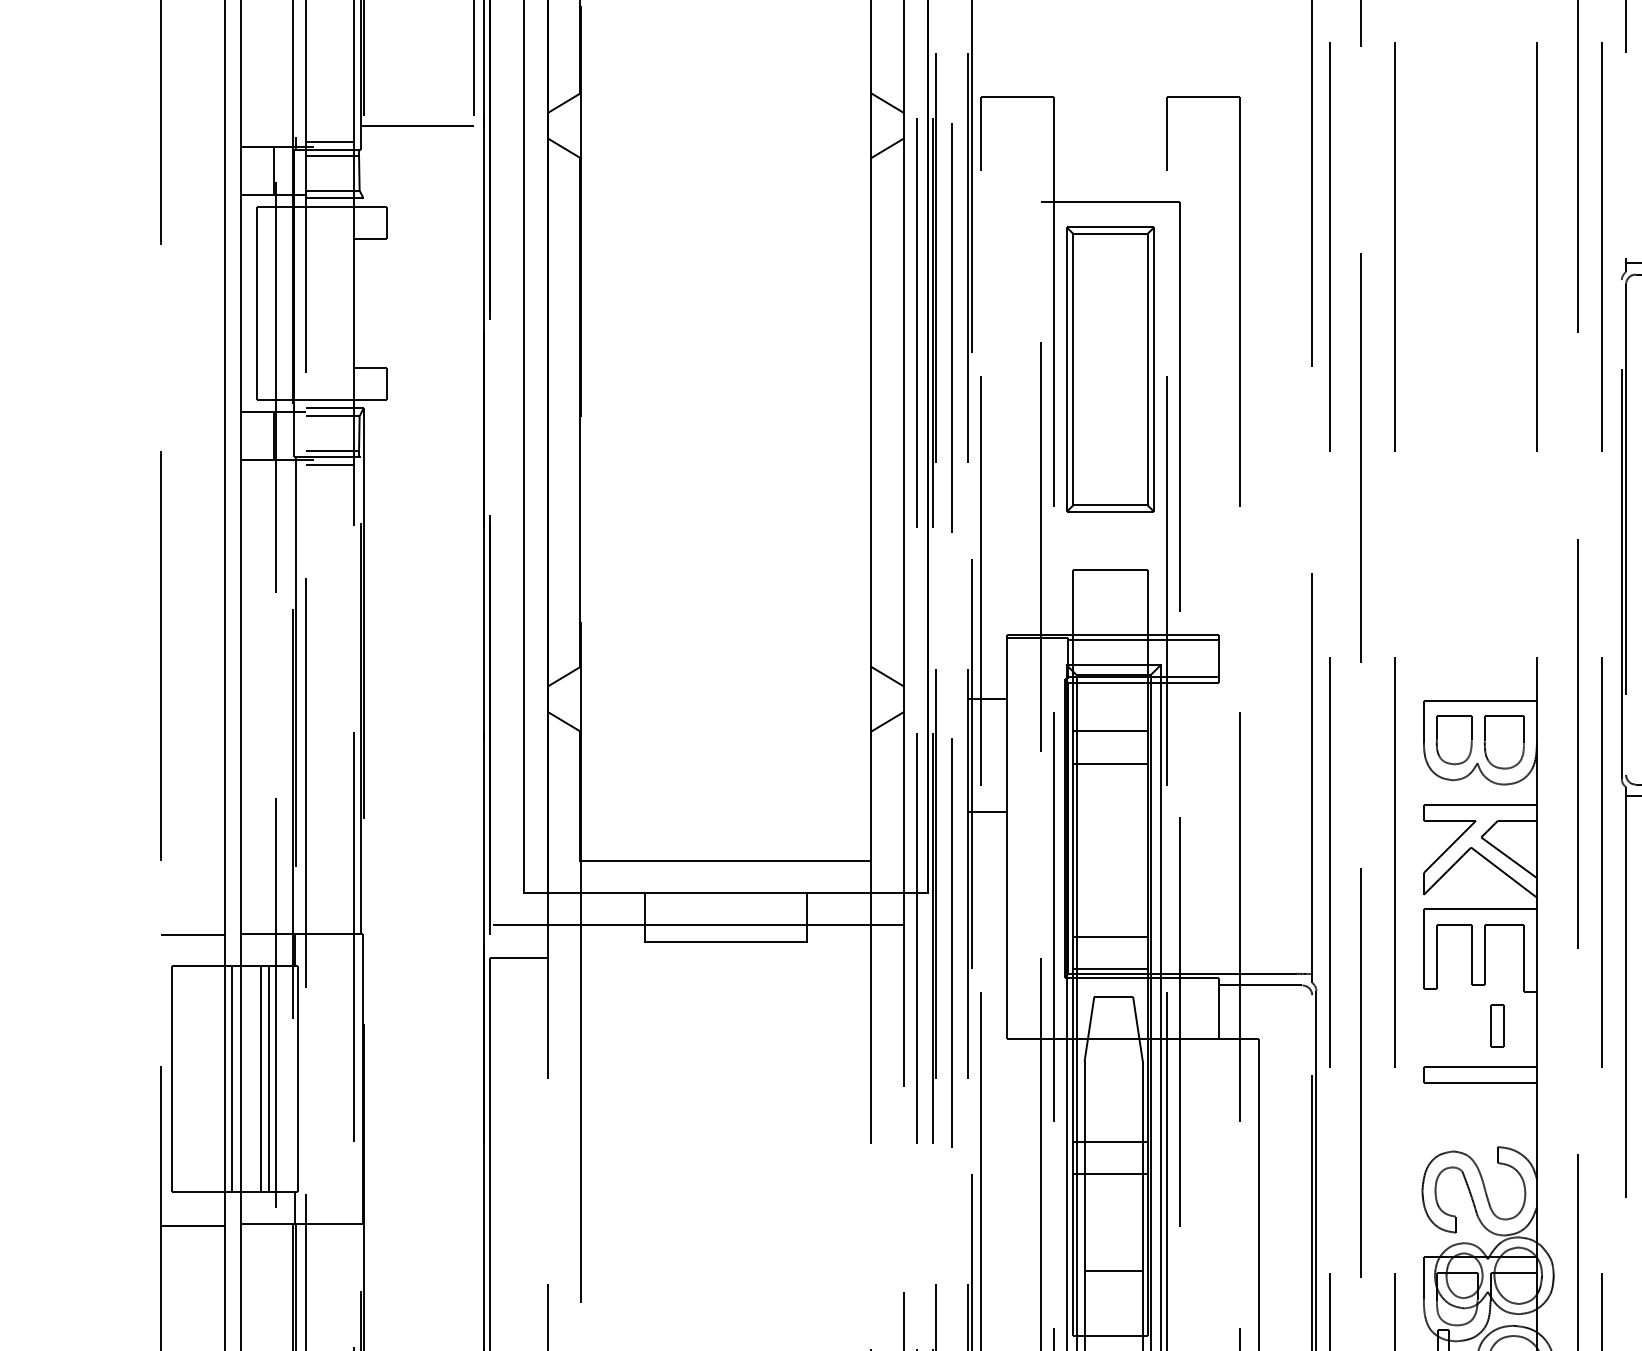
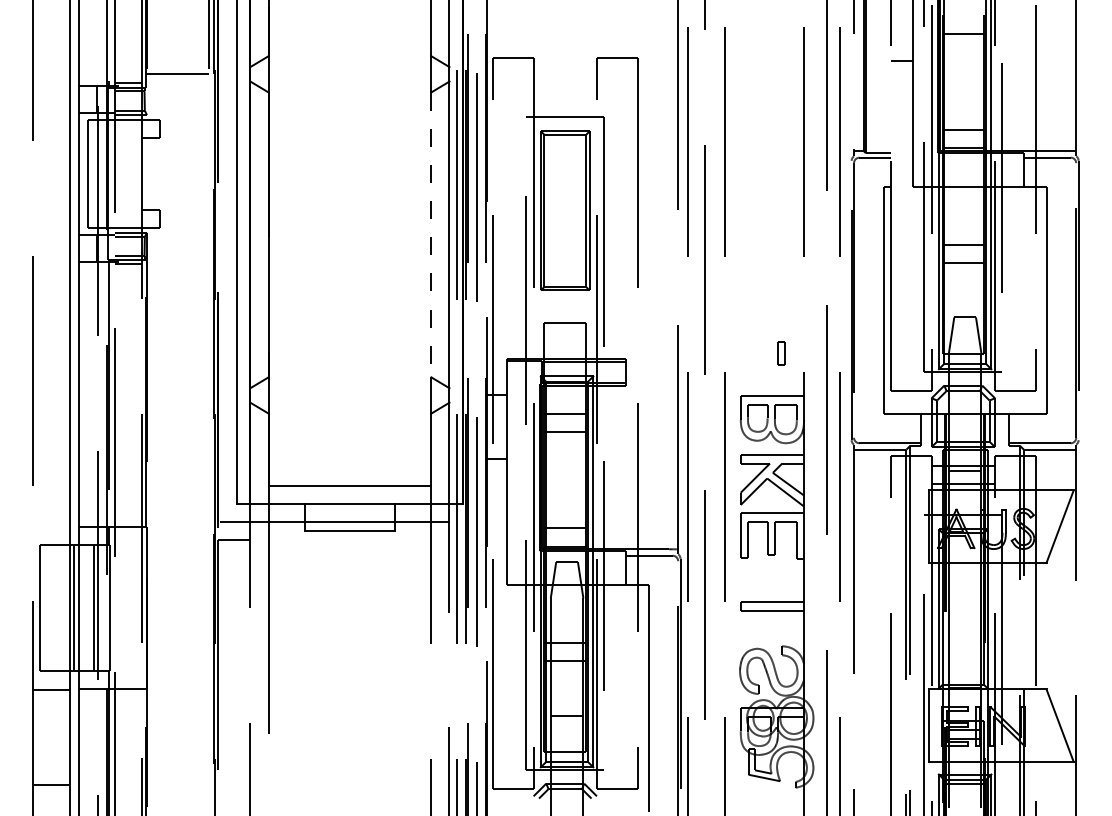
line: (871, 413) -> (431, 235), solid -> dashed
line: (192, 935) -> (51, 527), removed
part: (1496, 1026) -> (781, 353), moved
line: (260, 1077) -> (89, 607), removed

